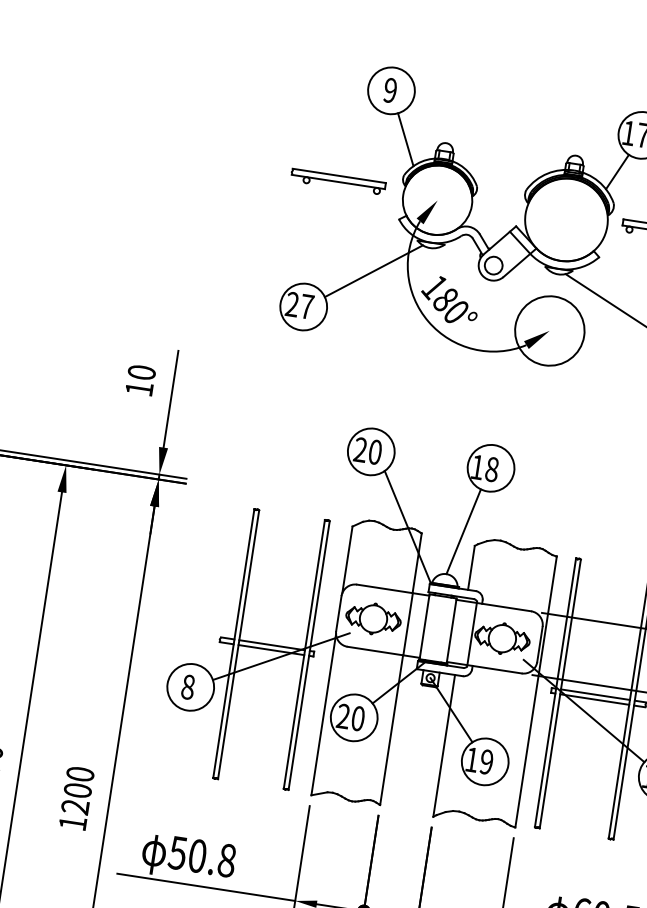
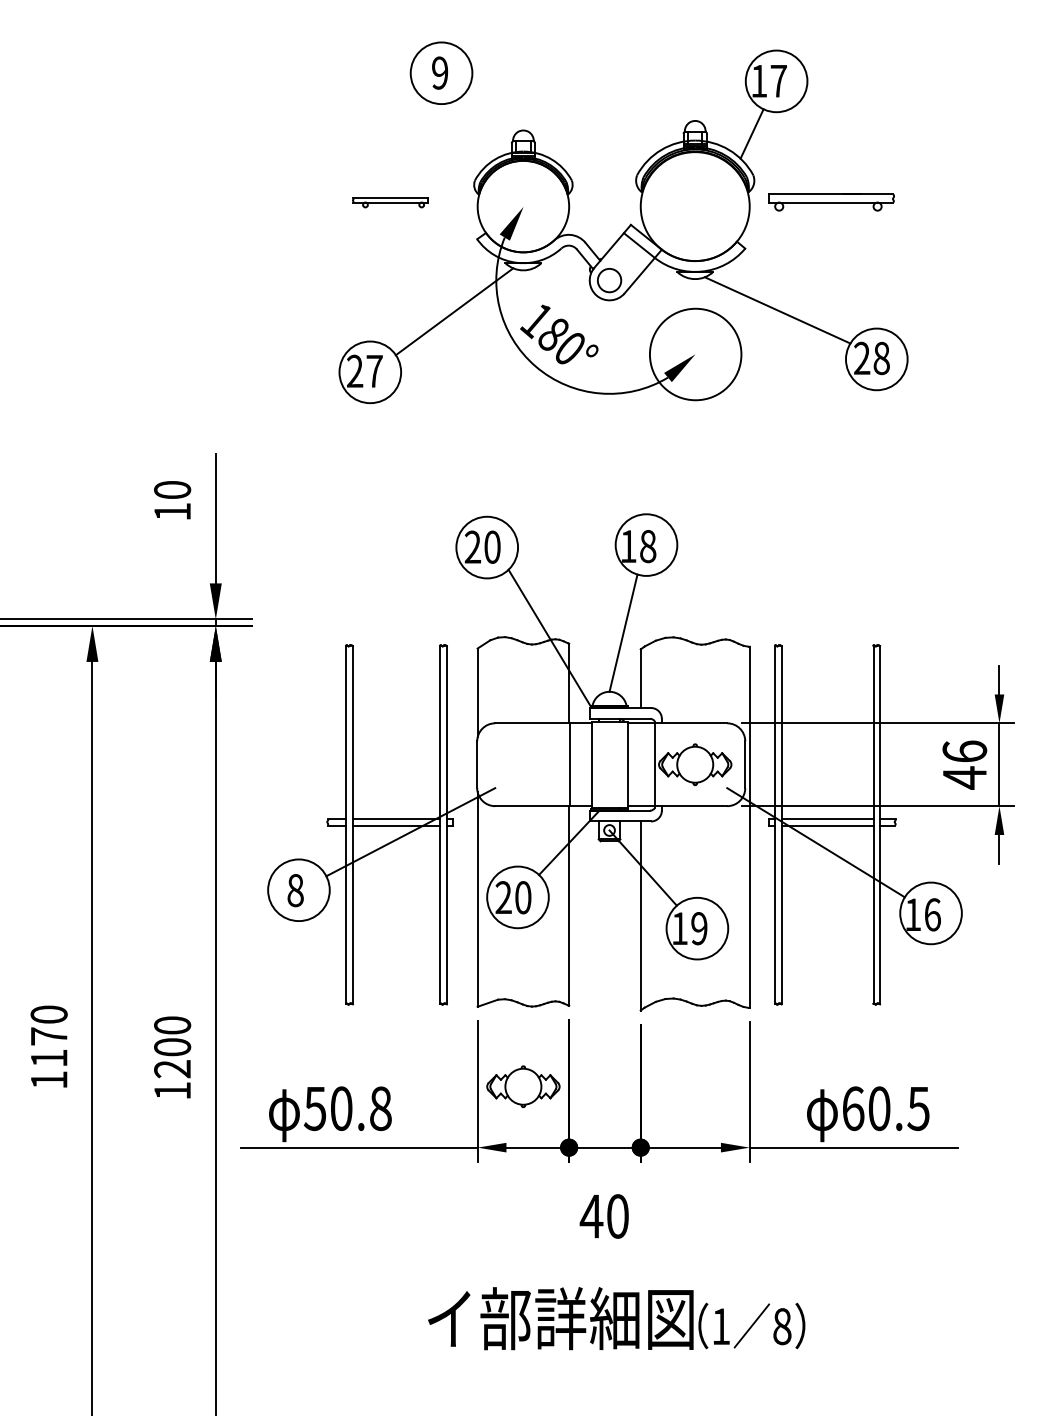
line: (405, 139) -> (469, 134), removed
part: (338, 181) -> (390, 202), size x0.6
part: (373, 618) -> (523, 1086), moved

